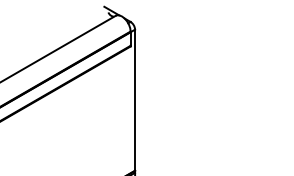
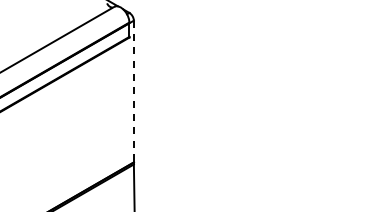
line: (134, 100) -> (133, 91), solid -> dashed

